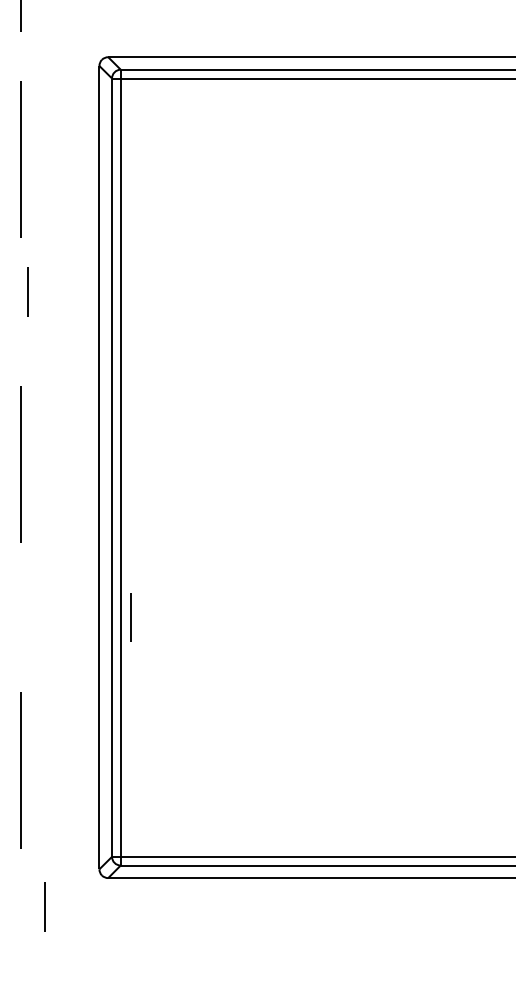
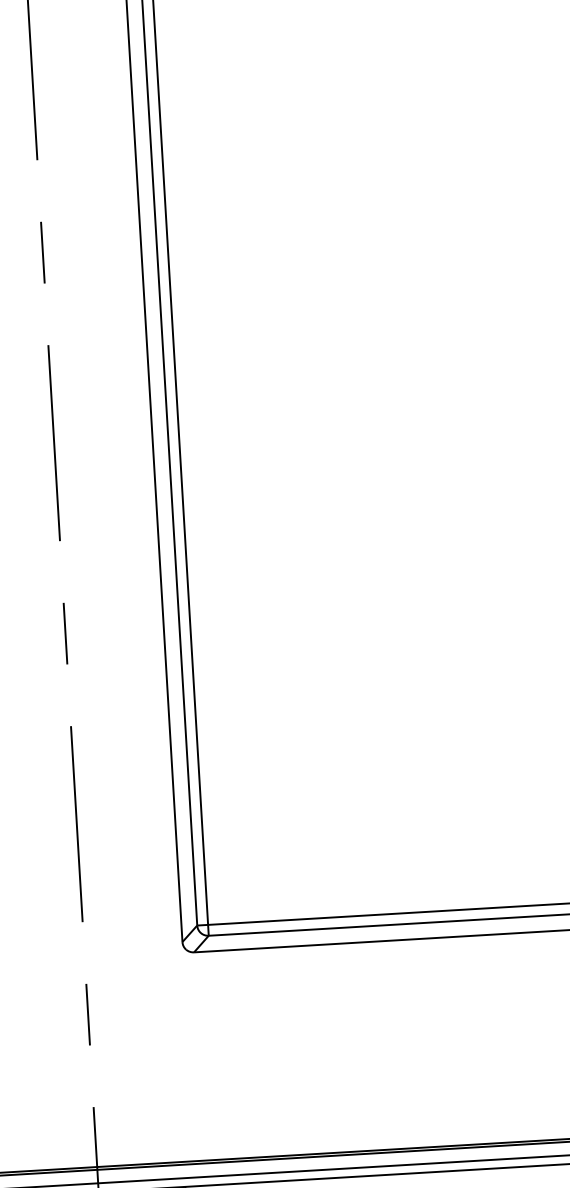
line: (27, 291) -> (42, 251), moved
line: (130, 617) -> (65, 633), moved
line: (44, 906) -> (87, 1014), moved

